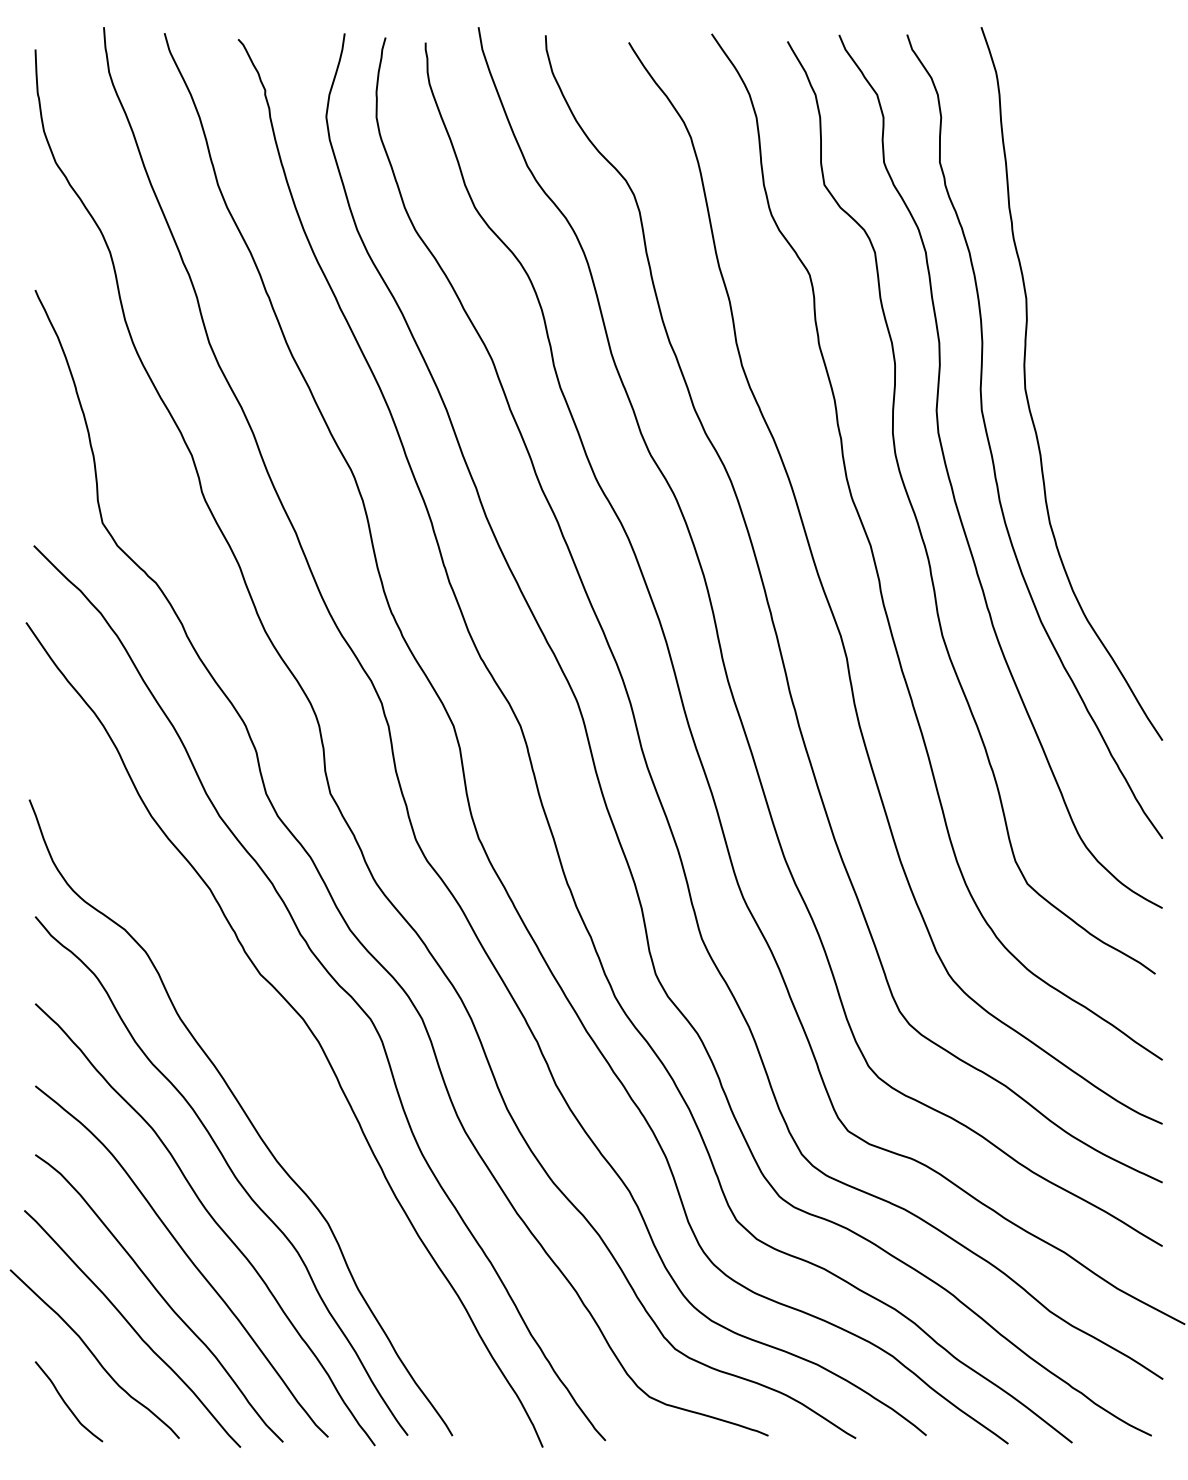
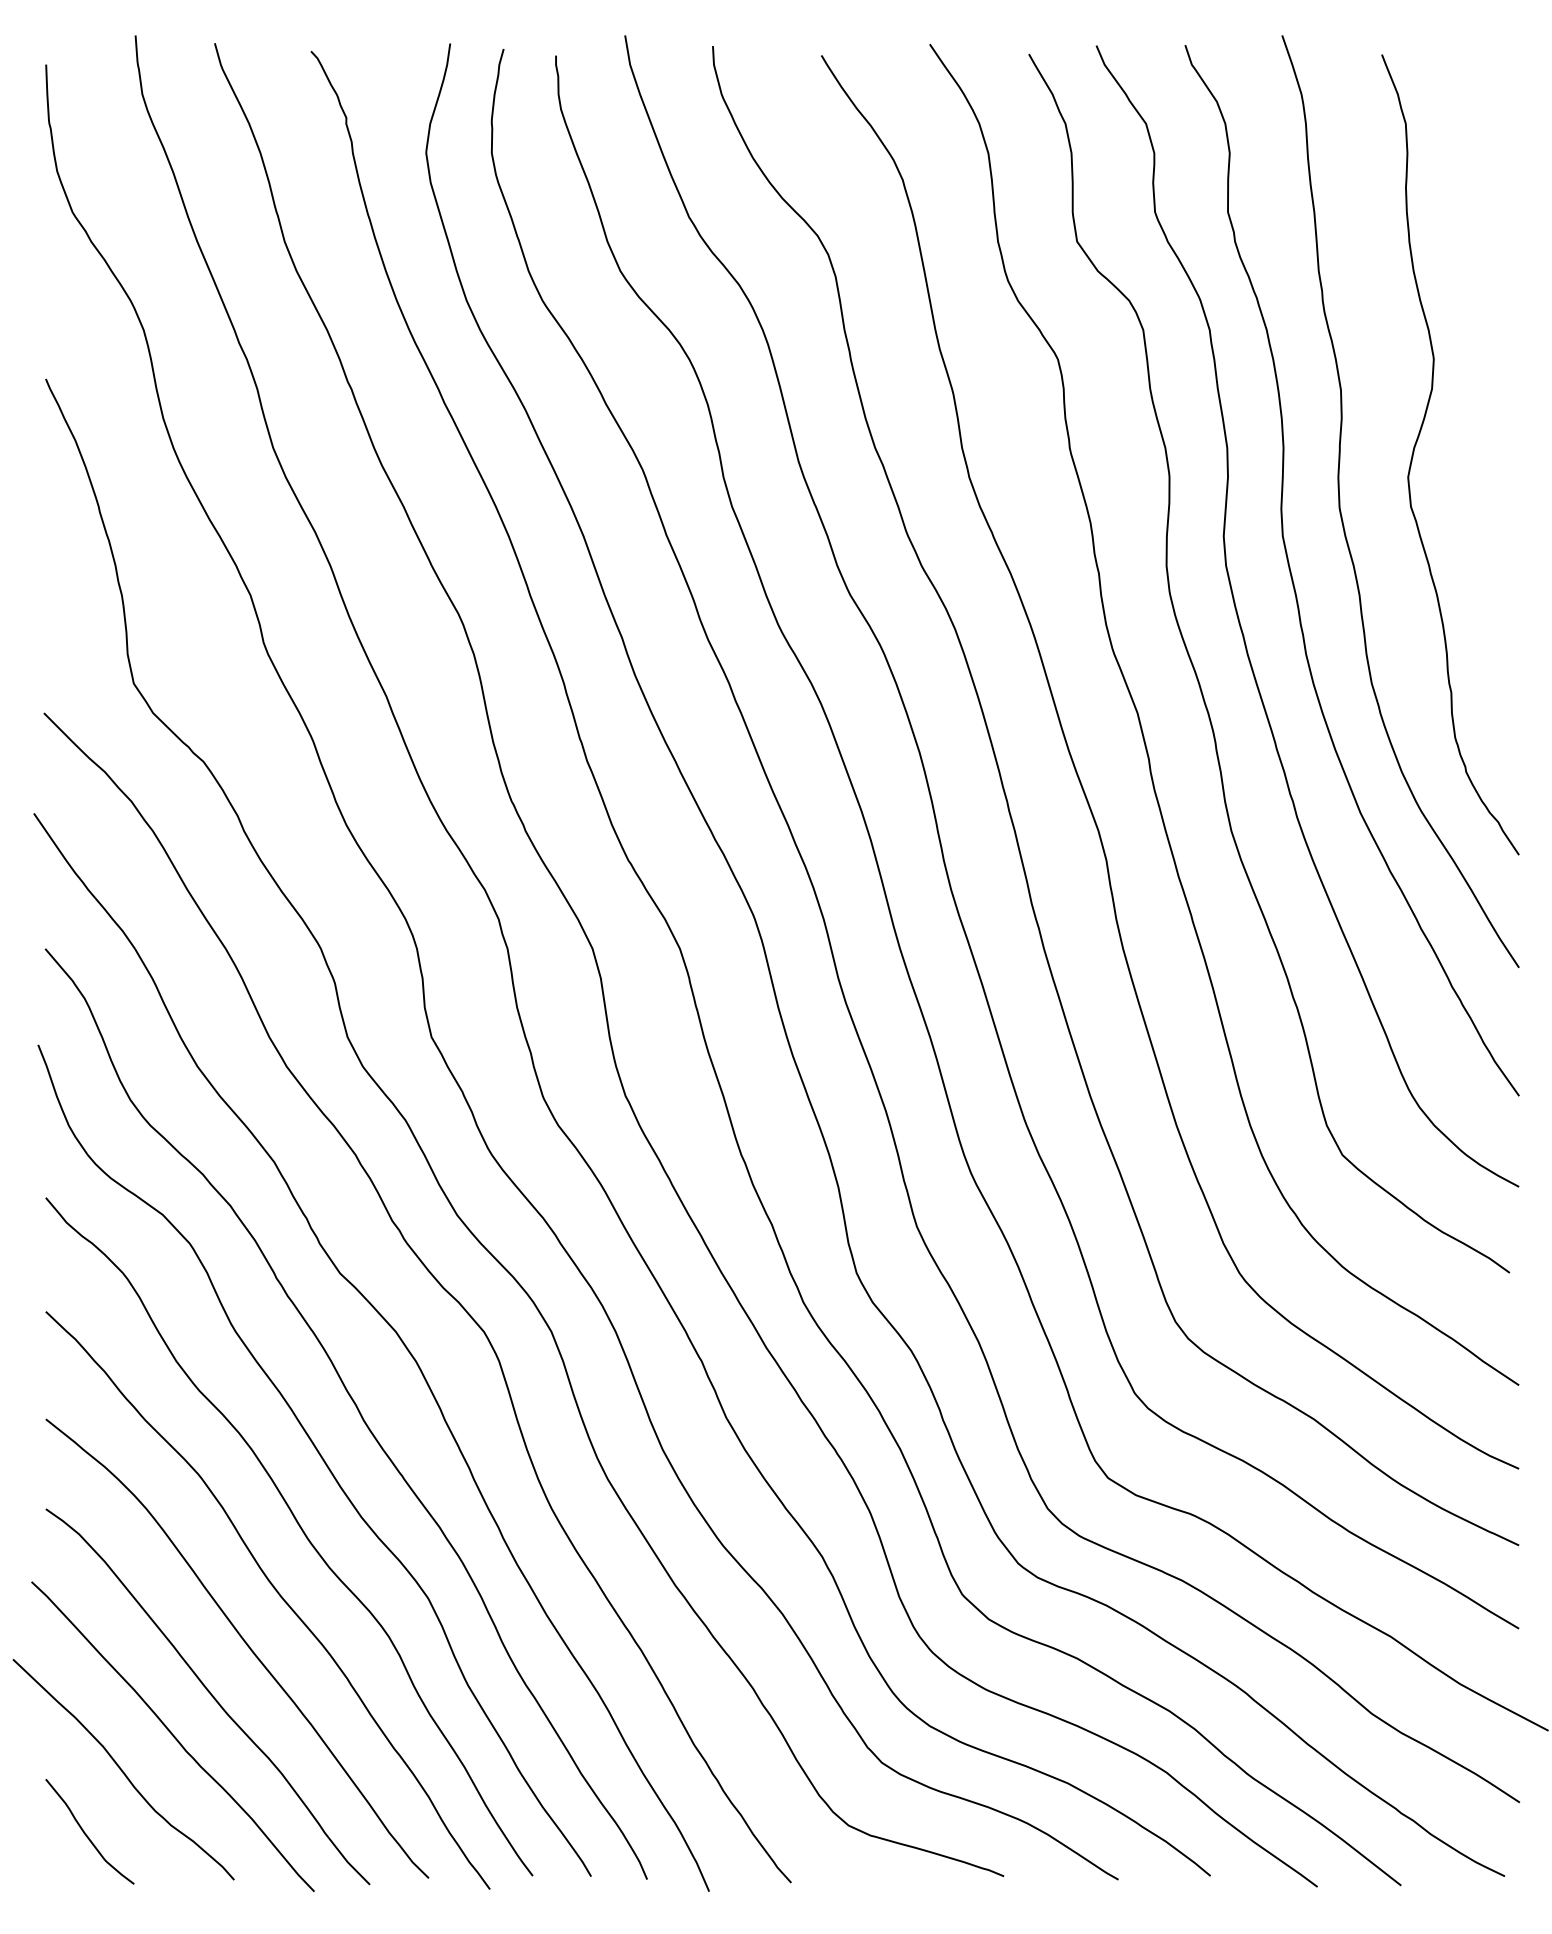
curve: (1084, 338) -> (1417, 442), added
curve: (272, 1077) -> (356, 1408), added

